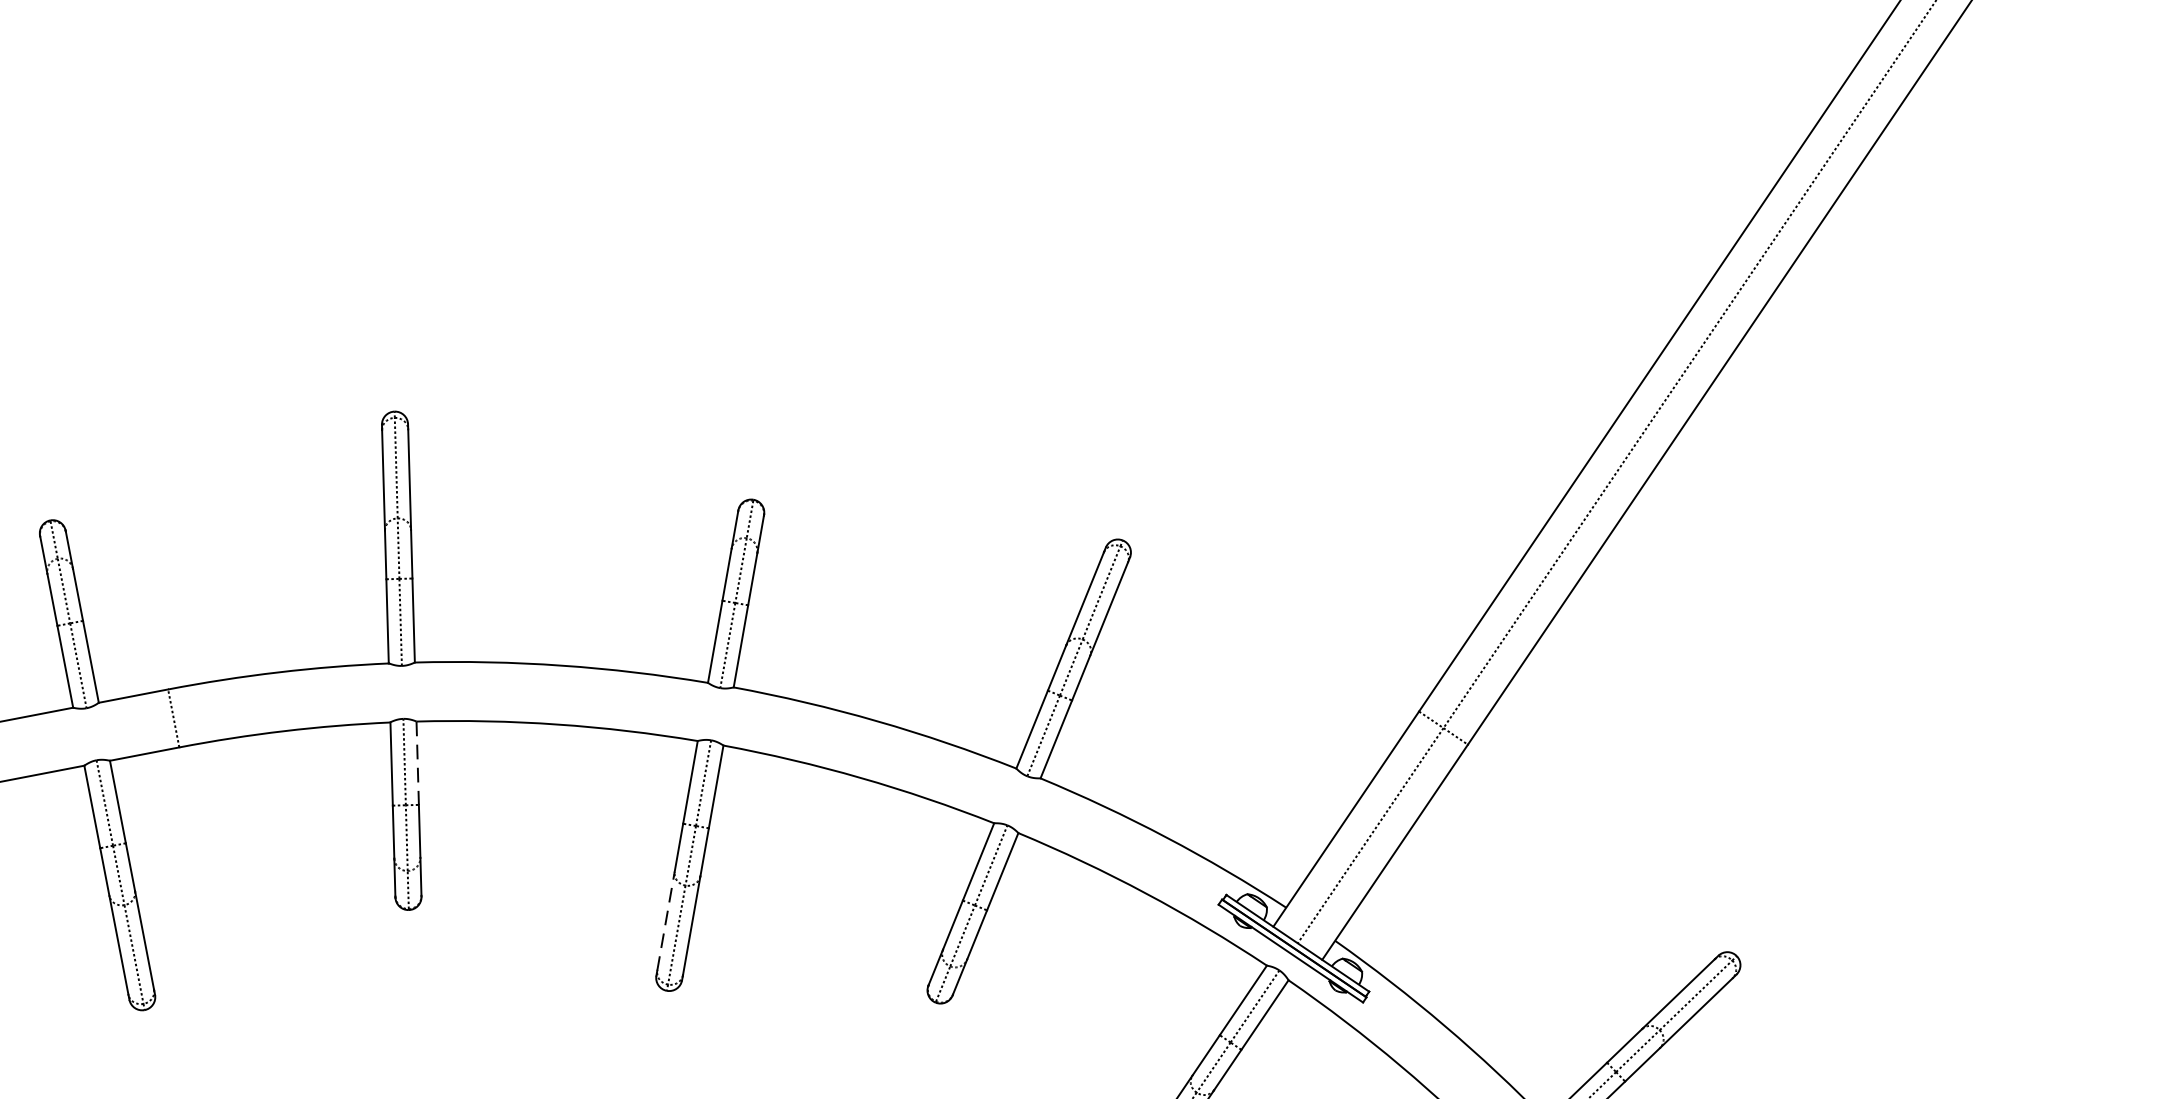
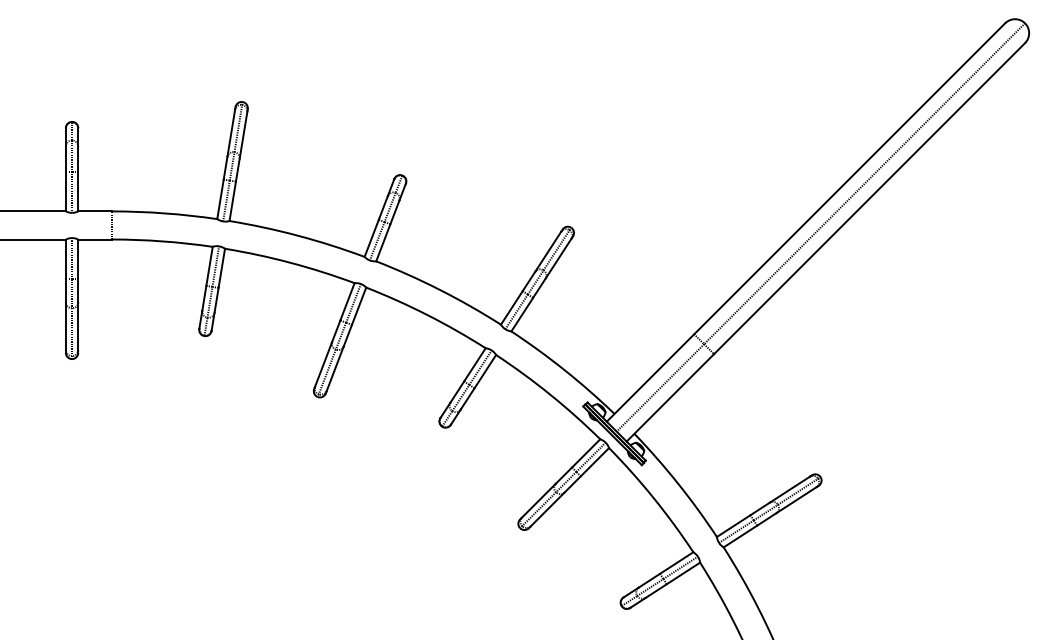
line: (417, 763) -> (221, 268), dashed -> solid
line: (665, 921) -> (323, 364), dashed -> solid

